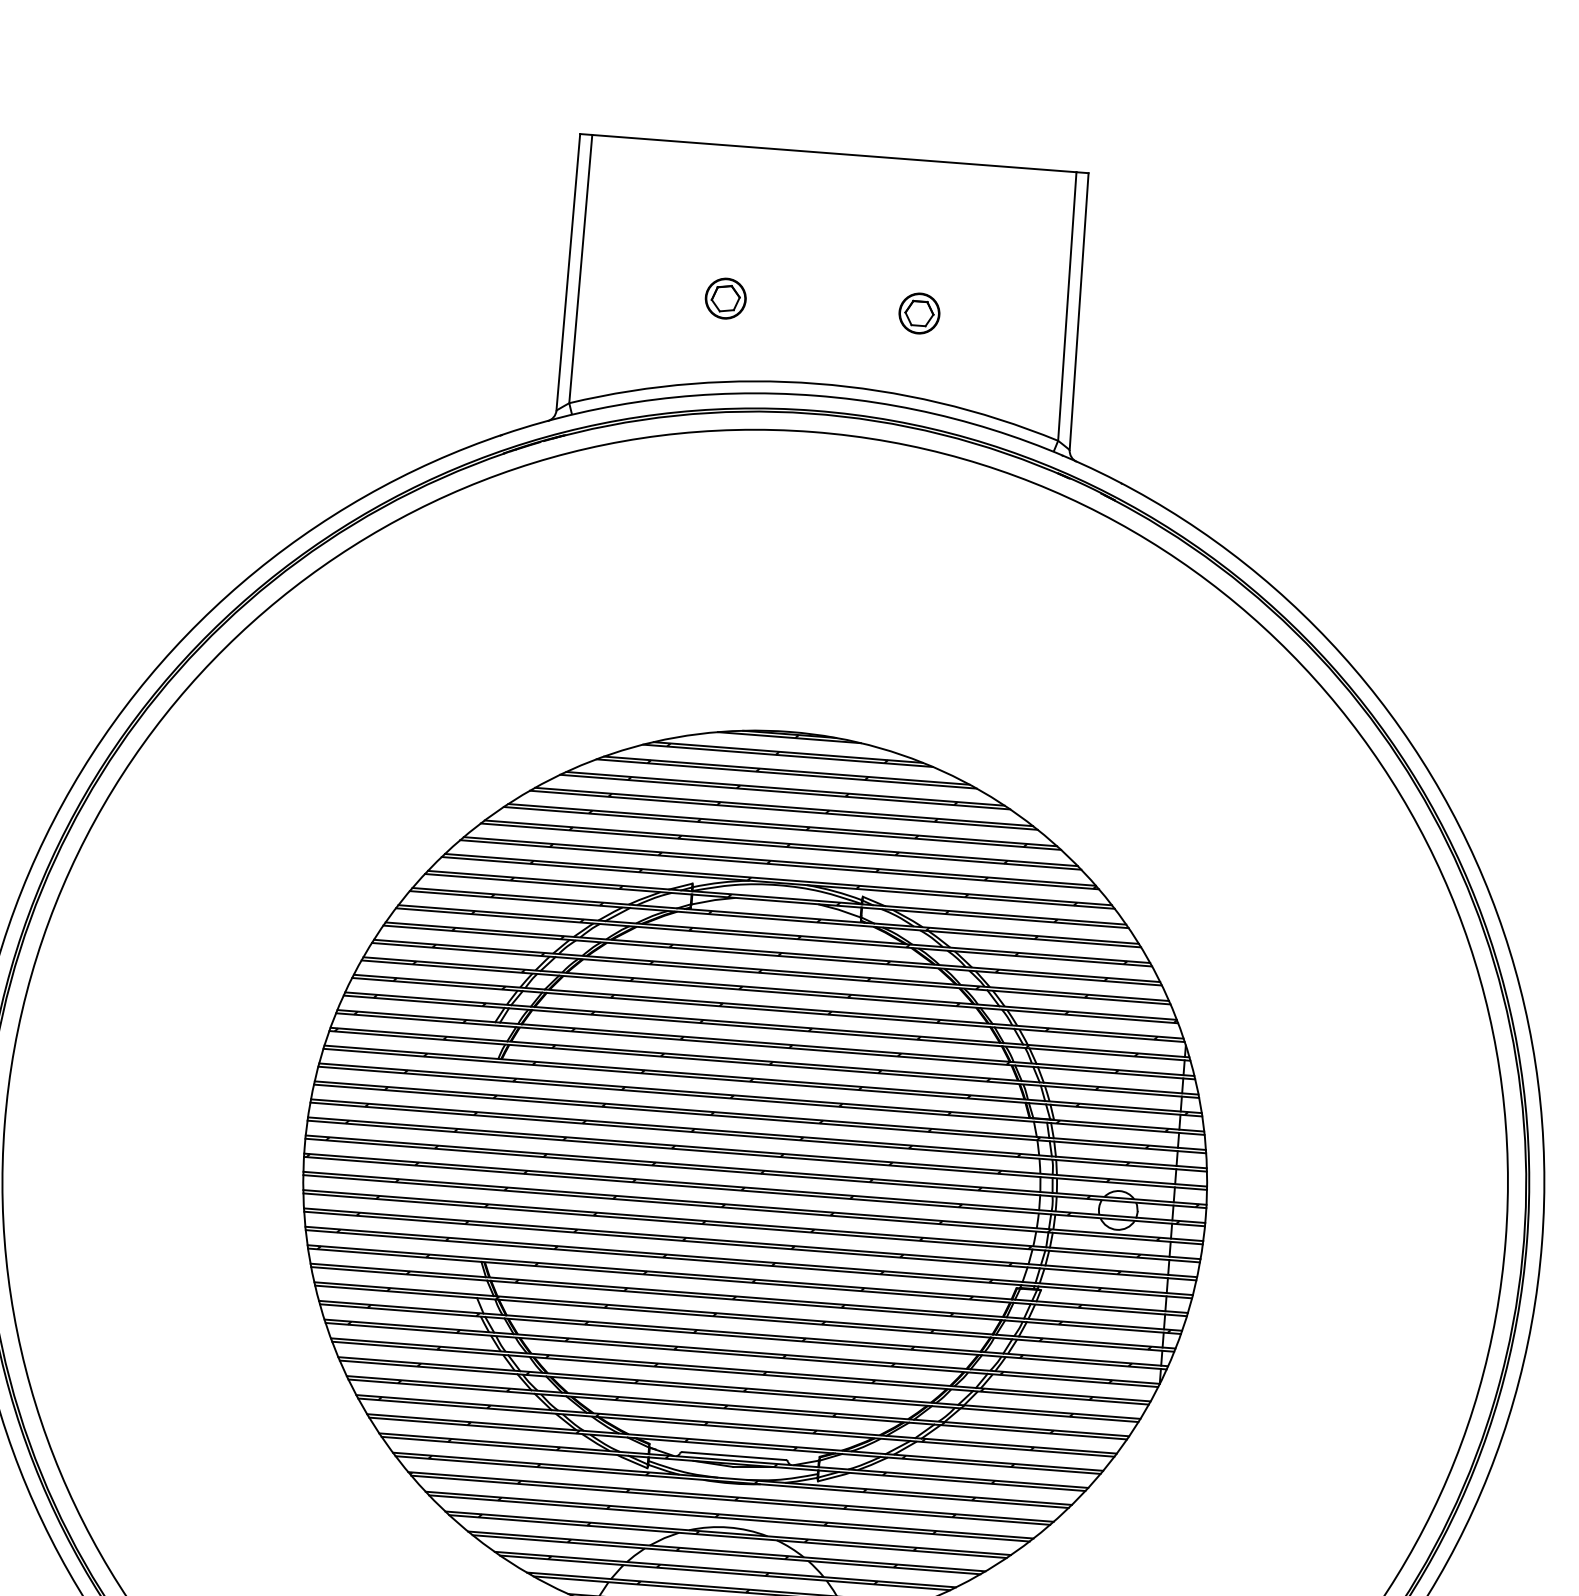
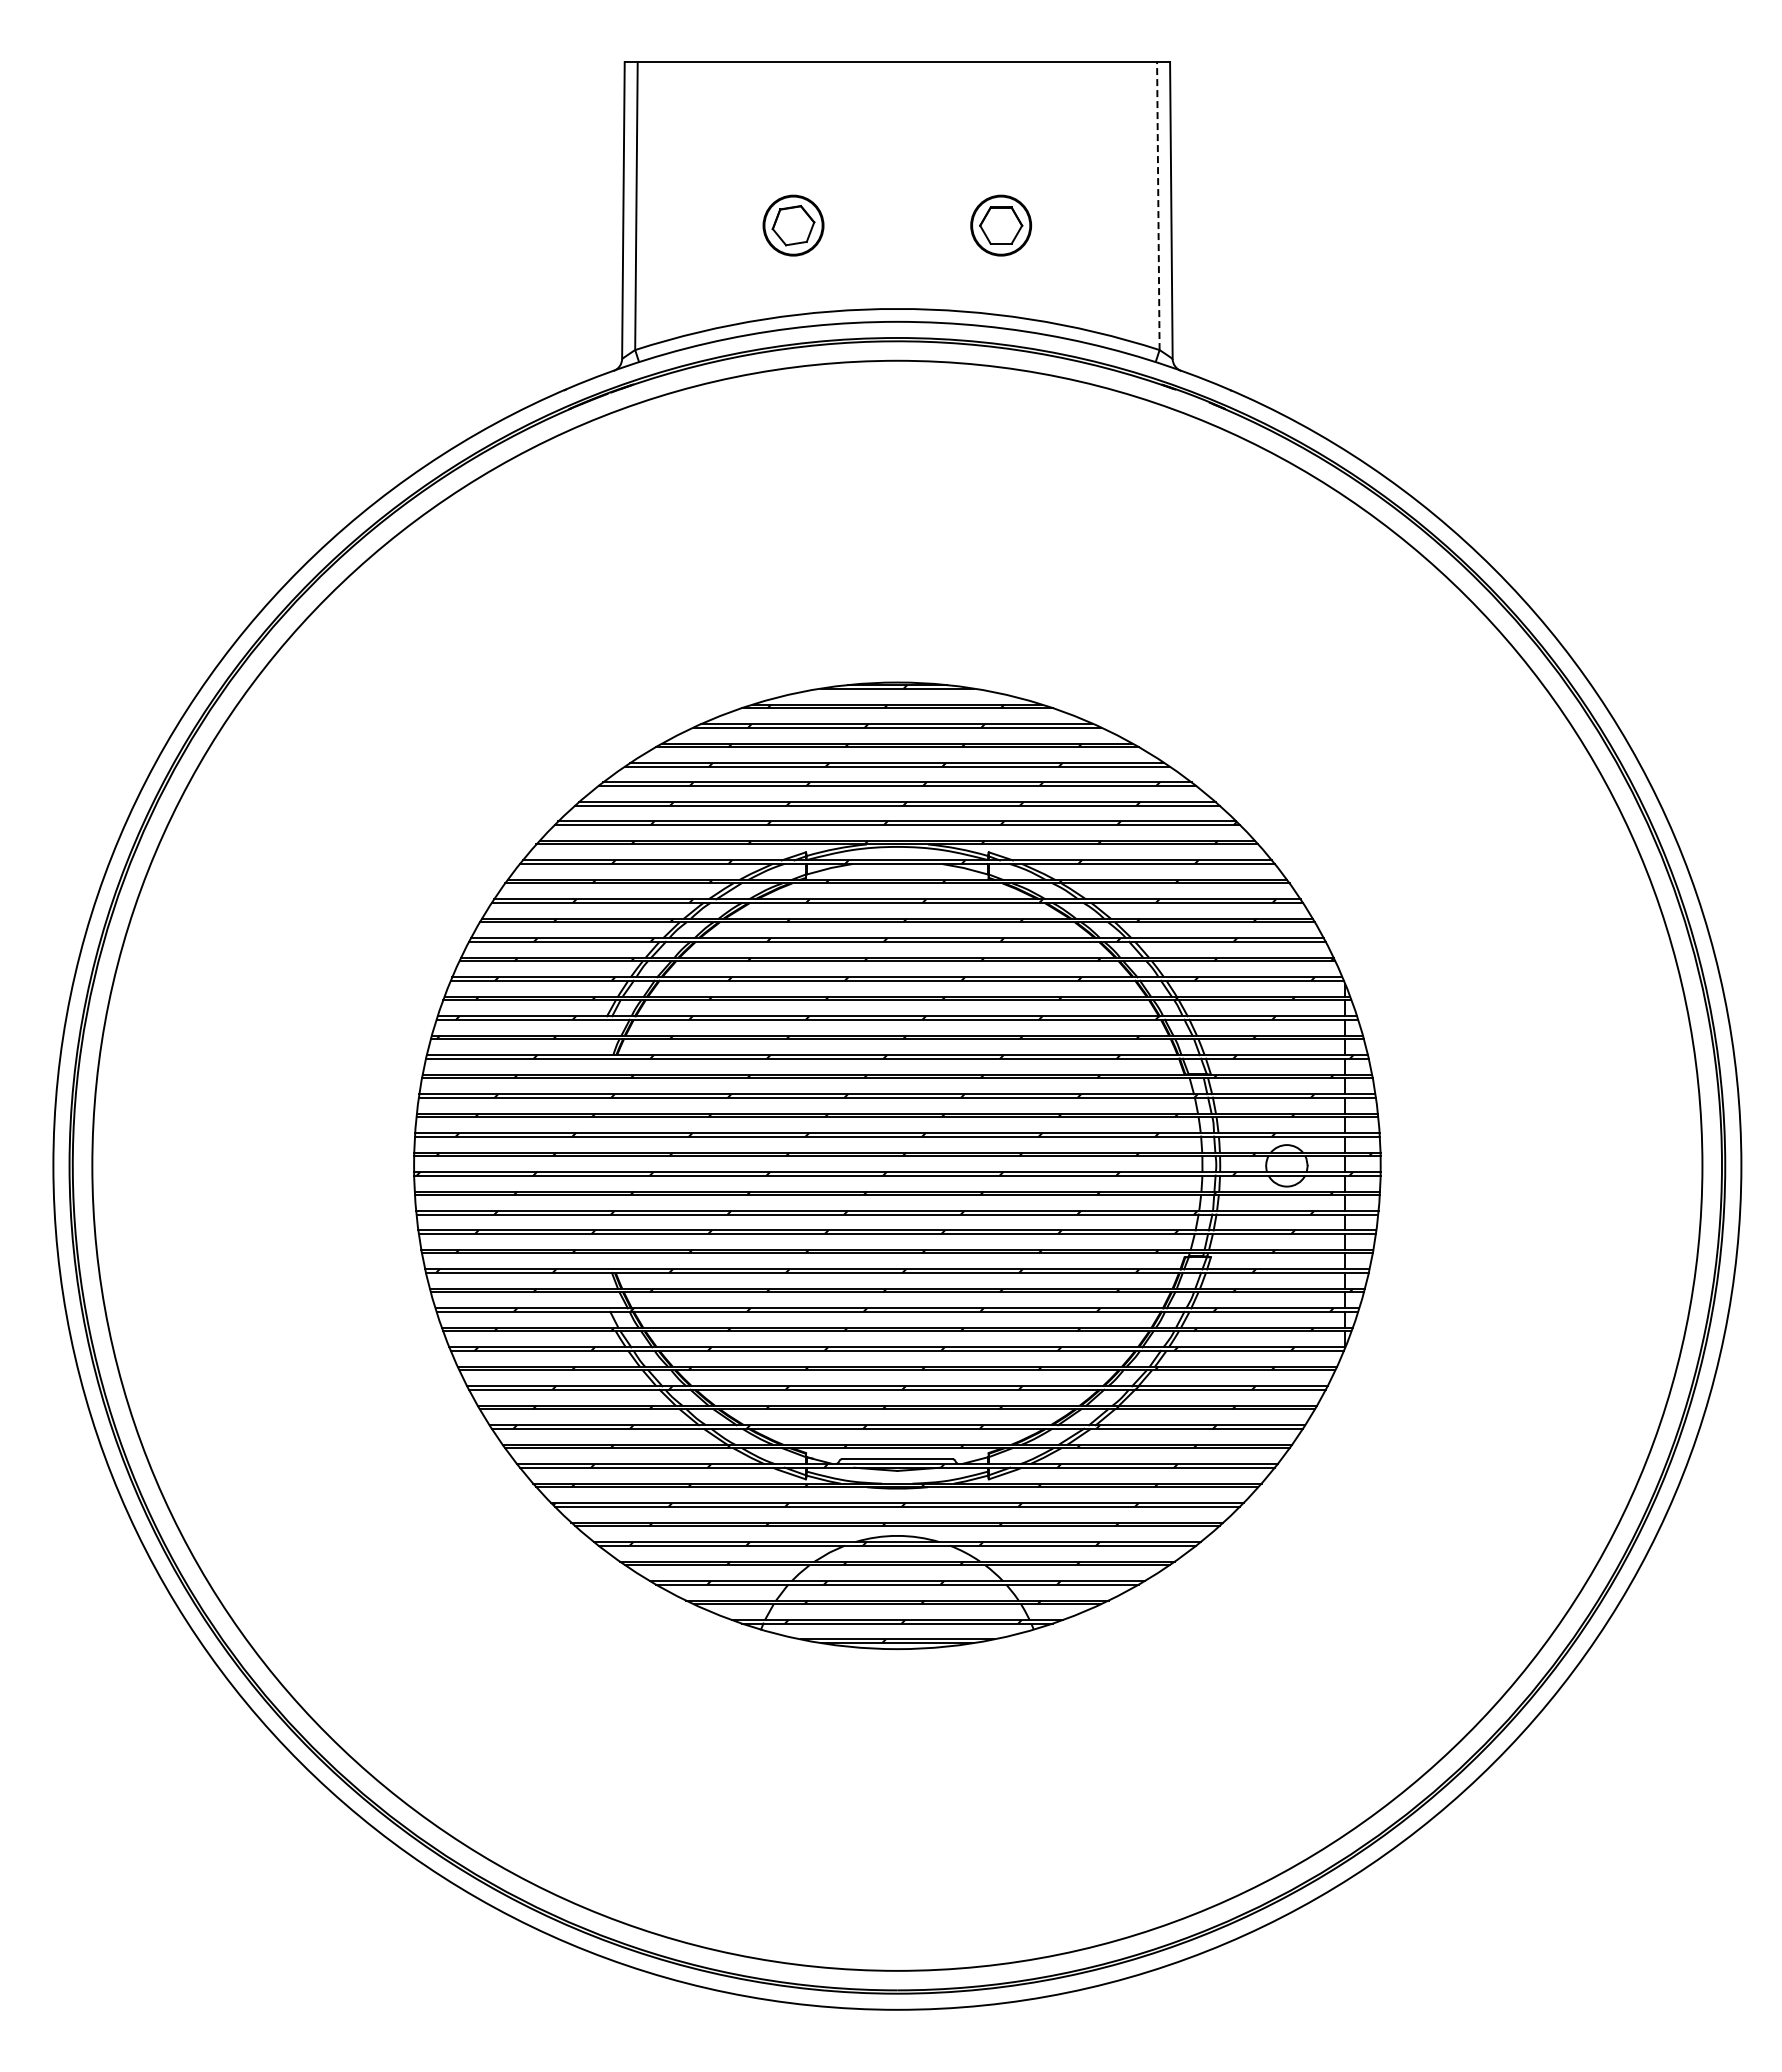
part: (725, 298) -> (793, 225), size x1.4
line: (1067, 306) -> (1158, 206), solid -> dashed
part: (919, 313) -> (1001, 225), size x1.4

